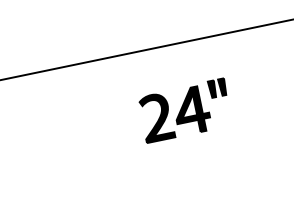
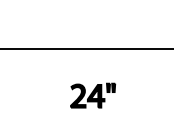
part: (186, 110) -> (93, 95), moved

